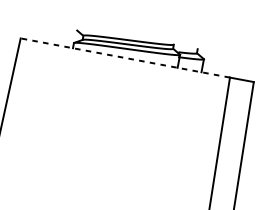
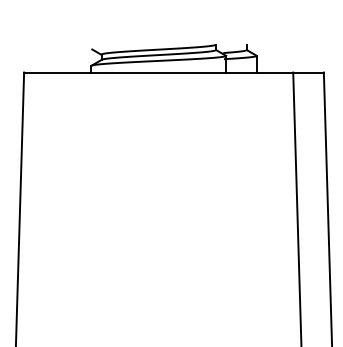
line: (125, 57) -> (158, 72), dashed -> solid

